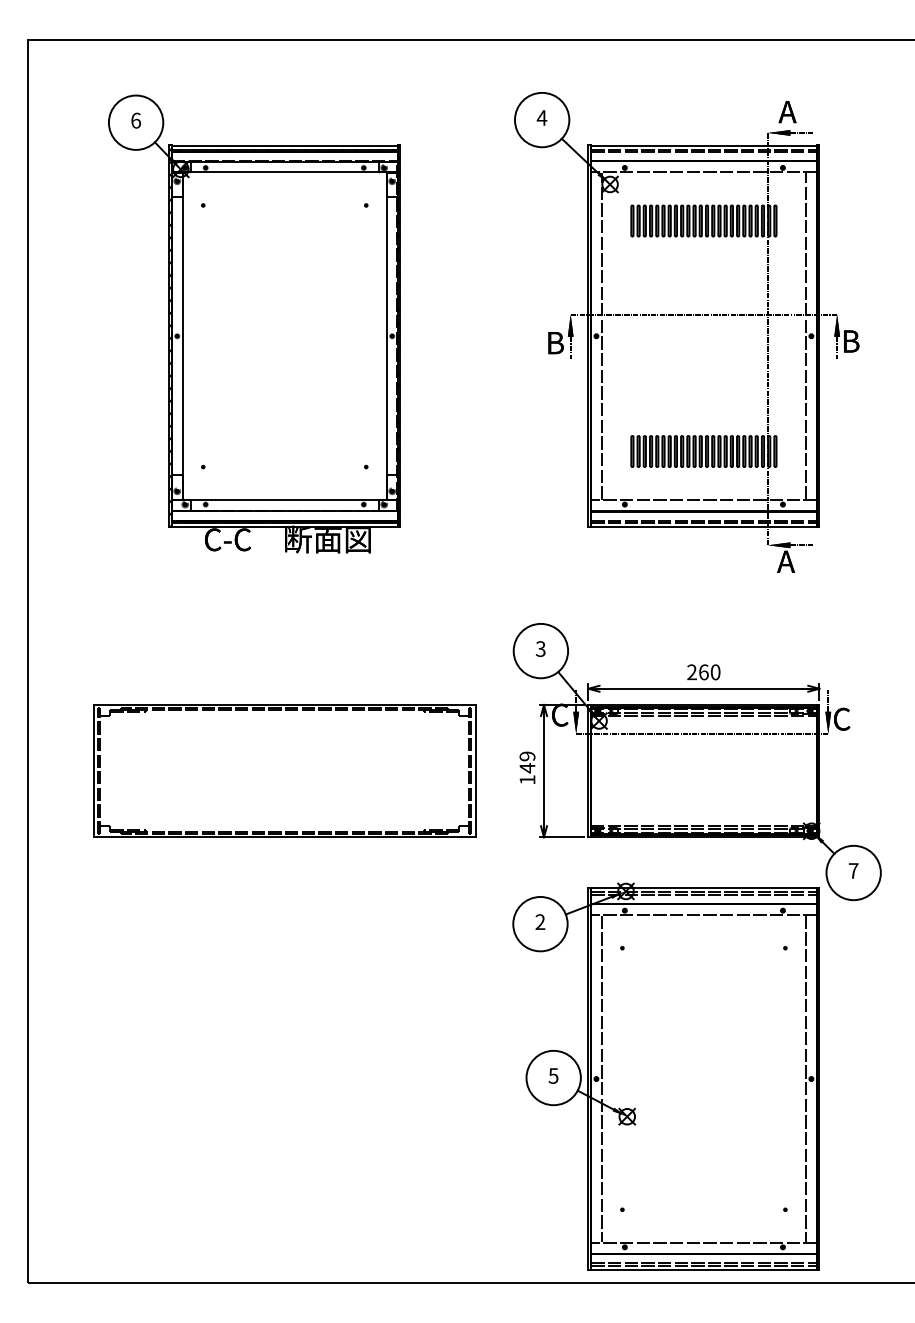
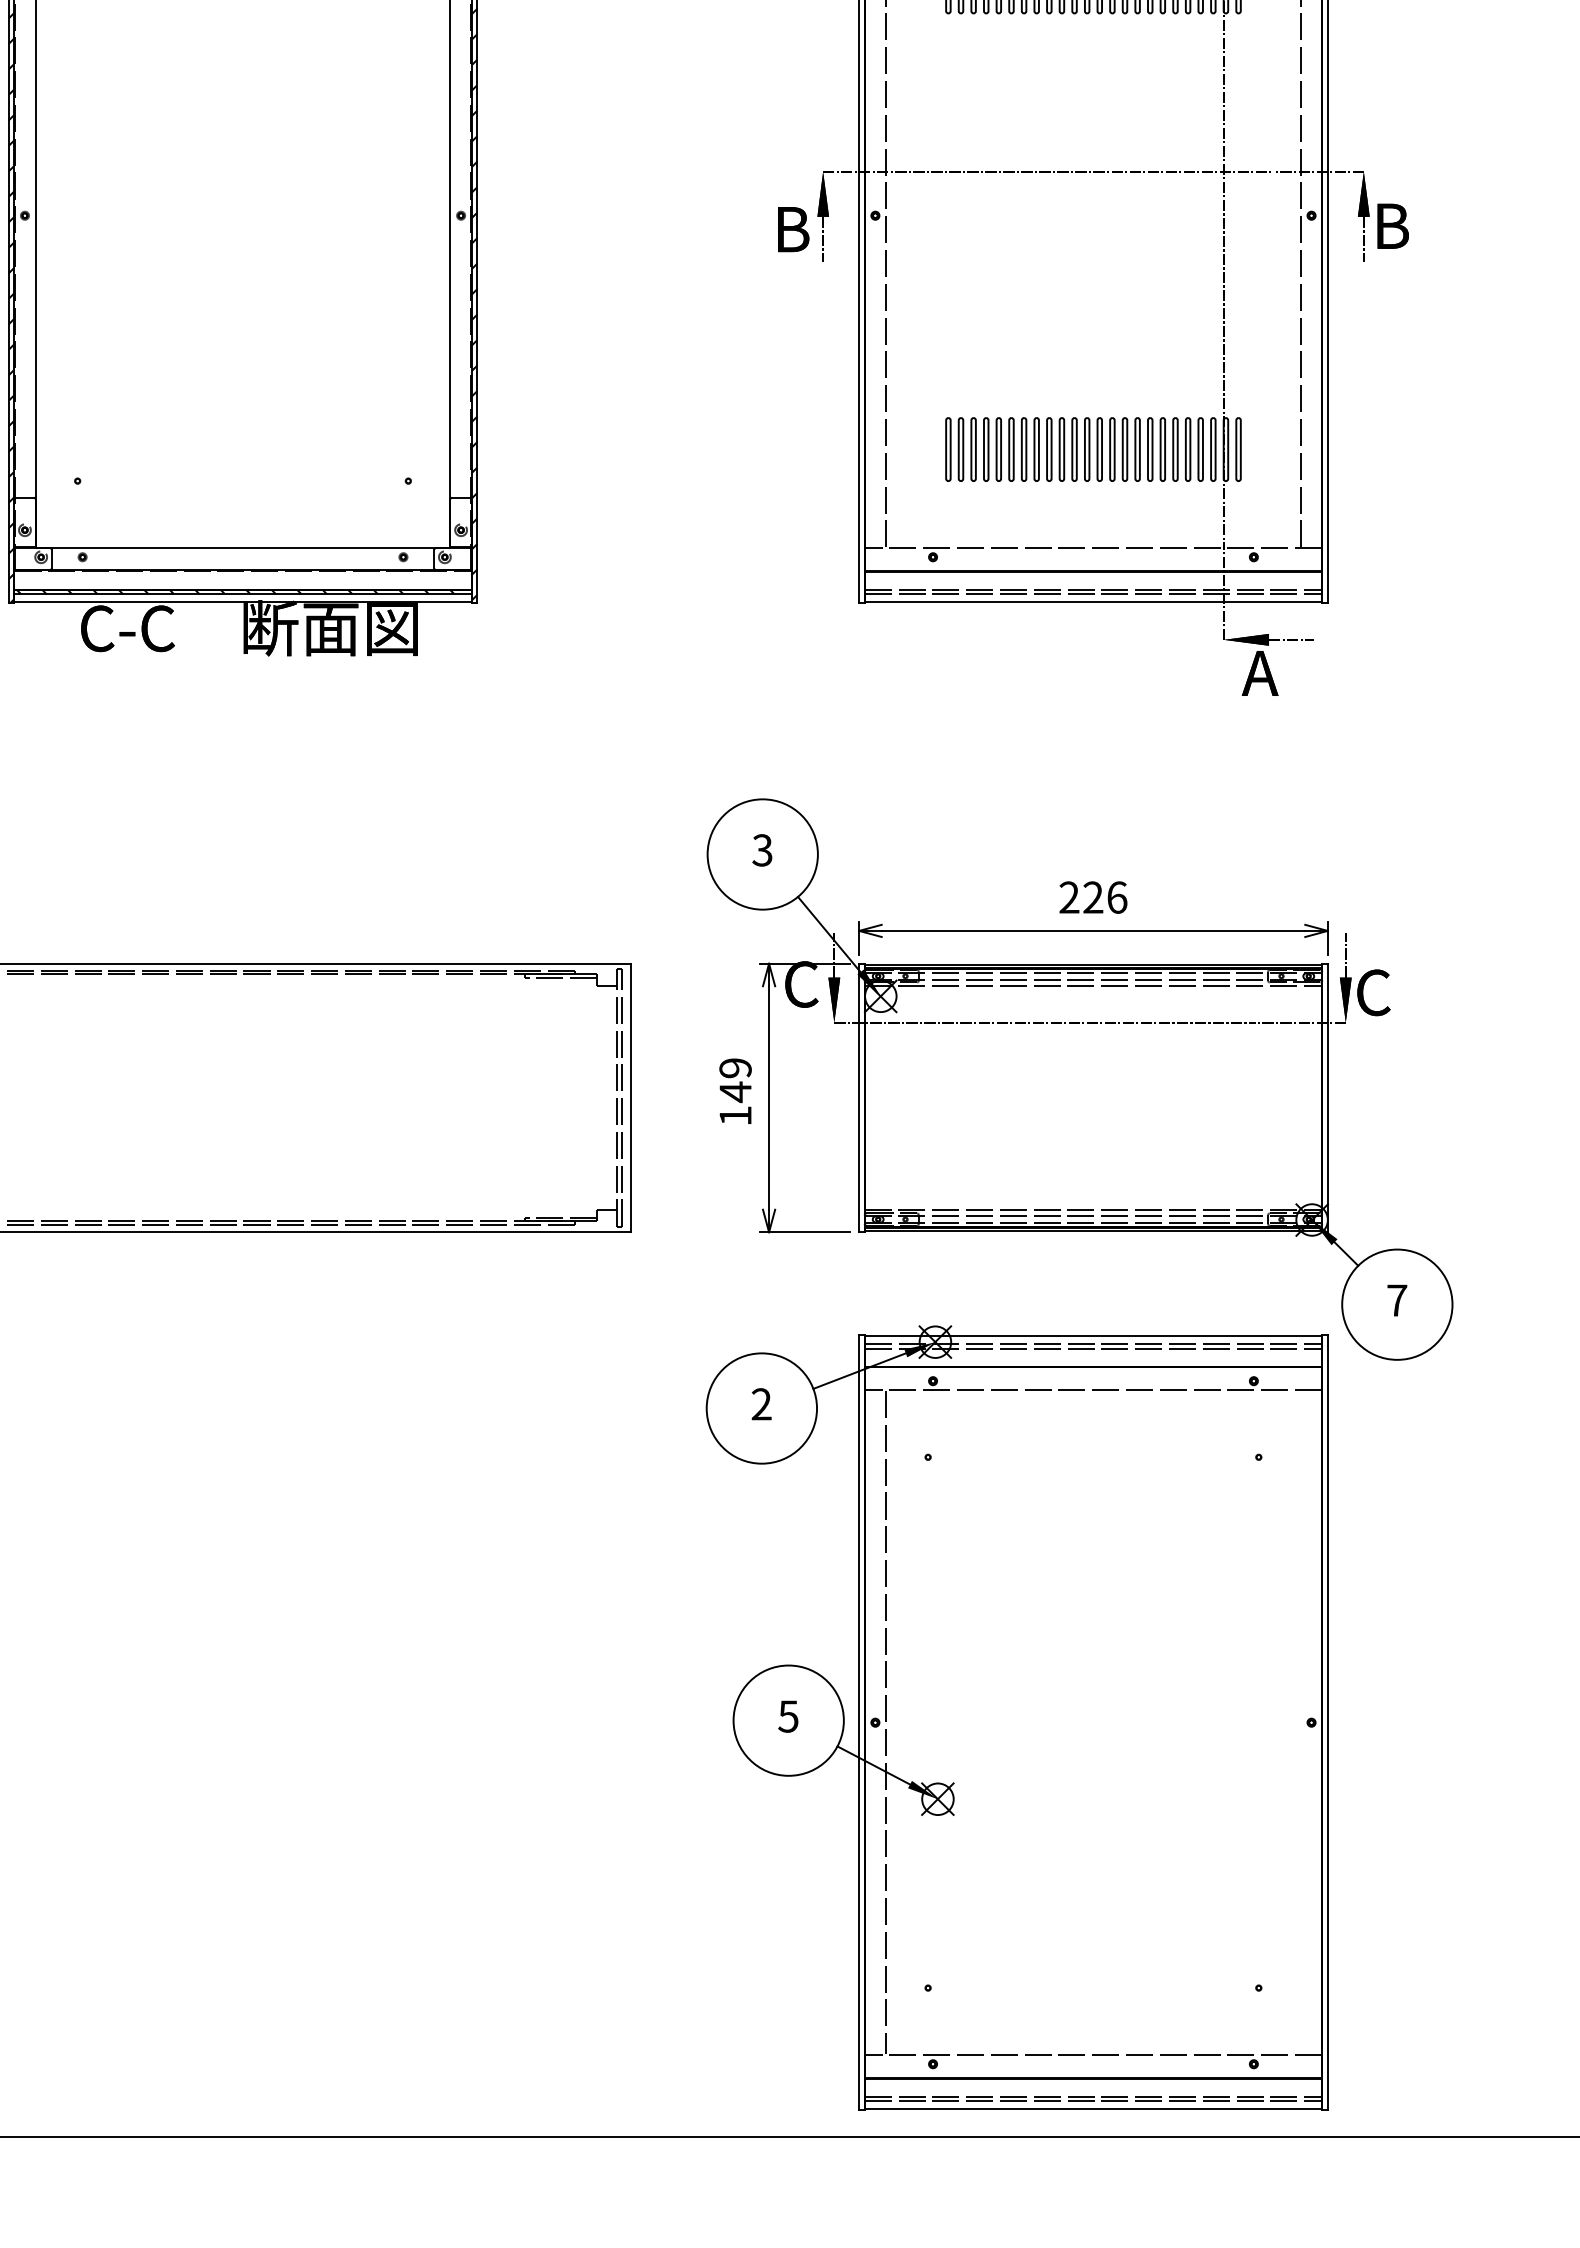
text: (709, 672) -> (1104, 897), 260 -> 226
line: (806, 1078) -> (1301, 1721), removed

